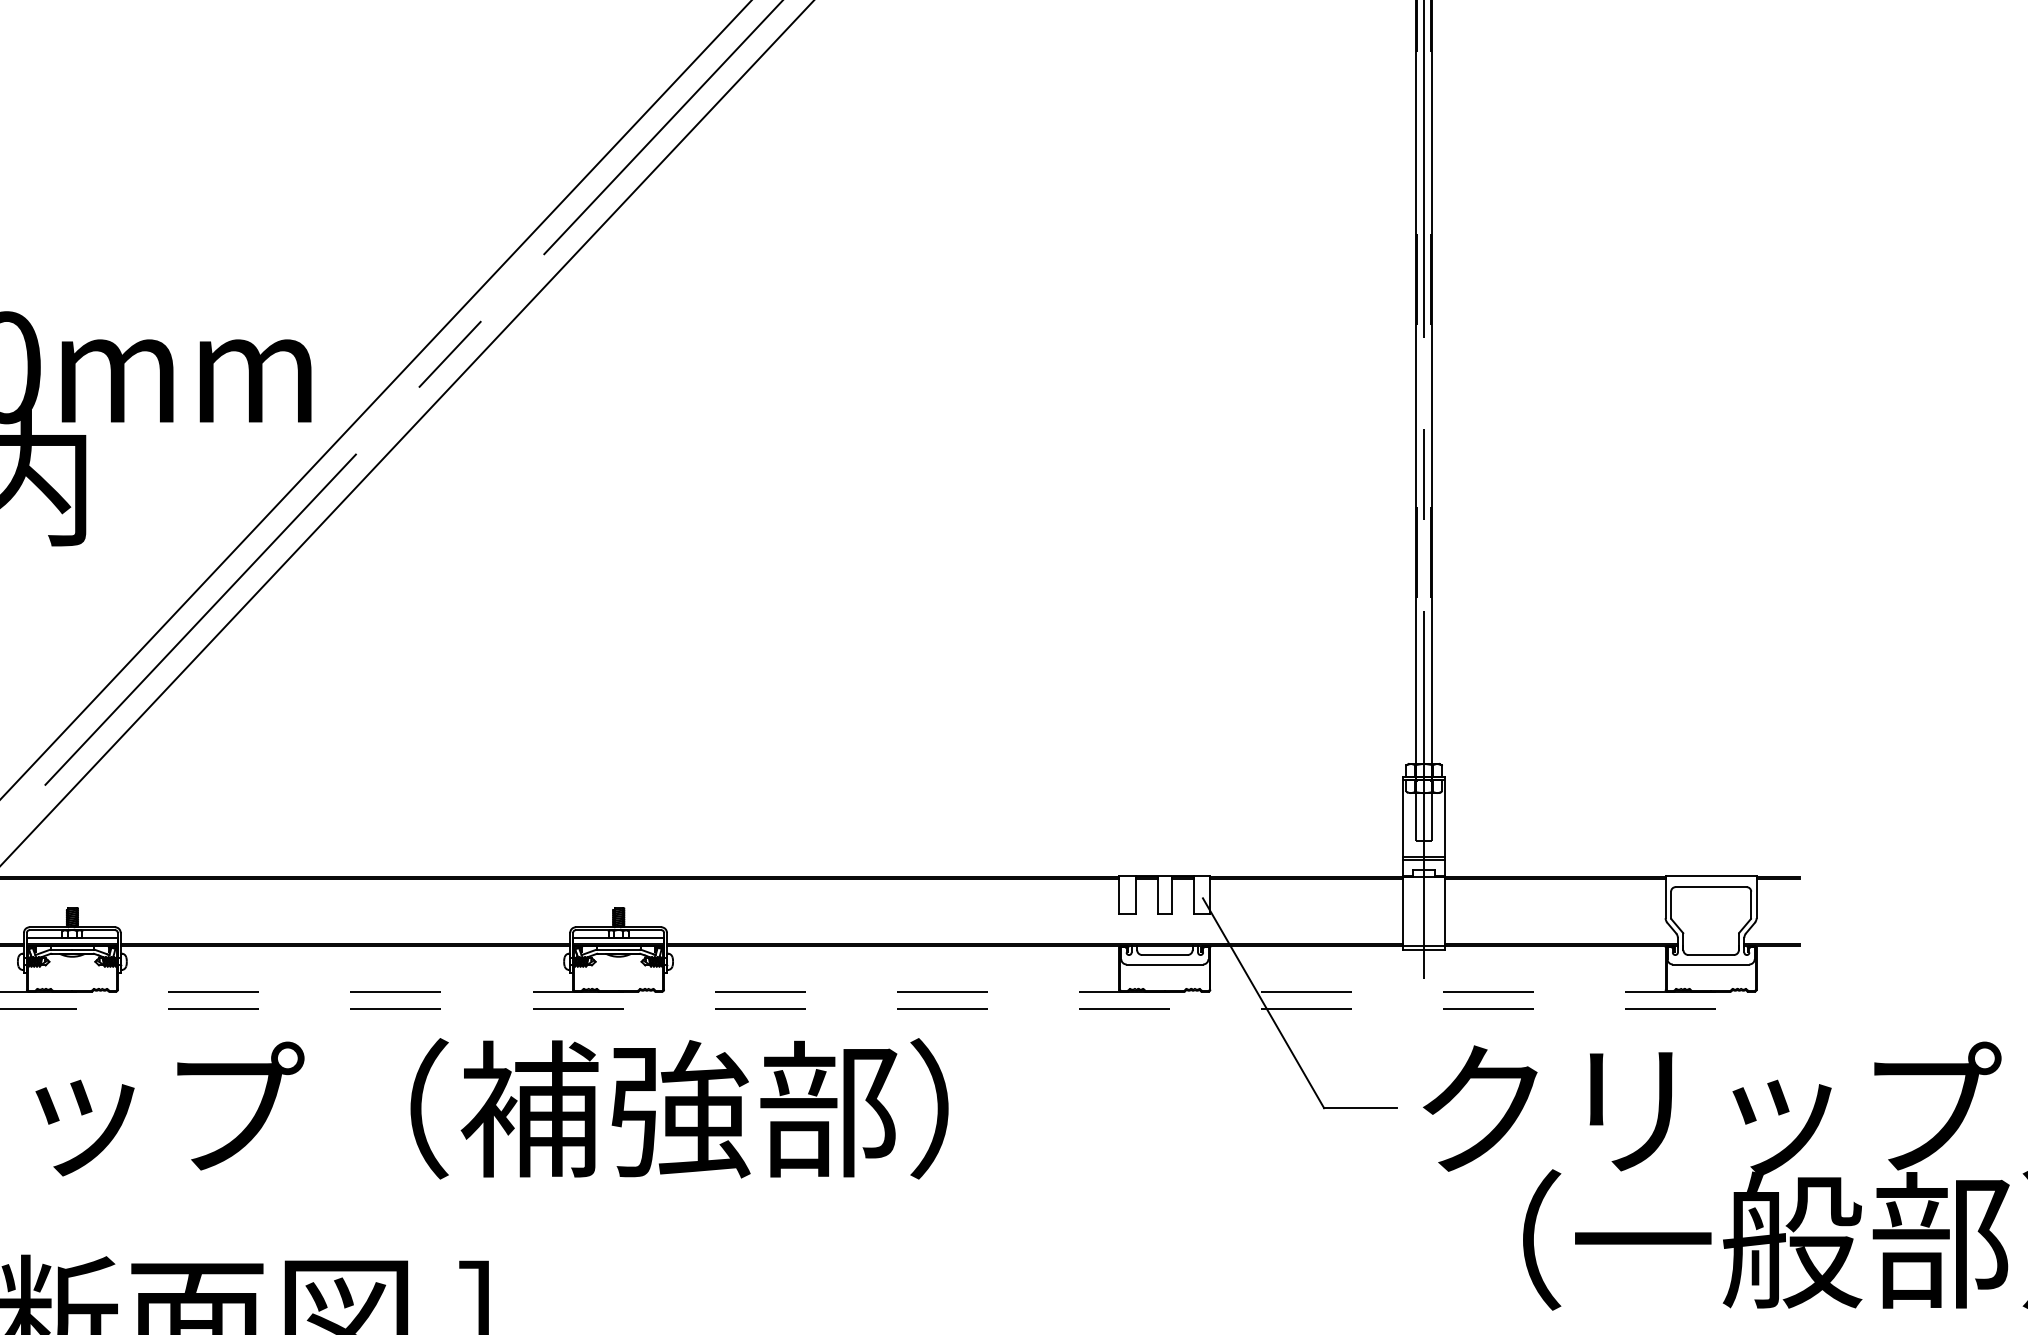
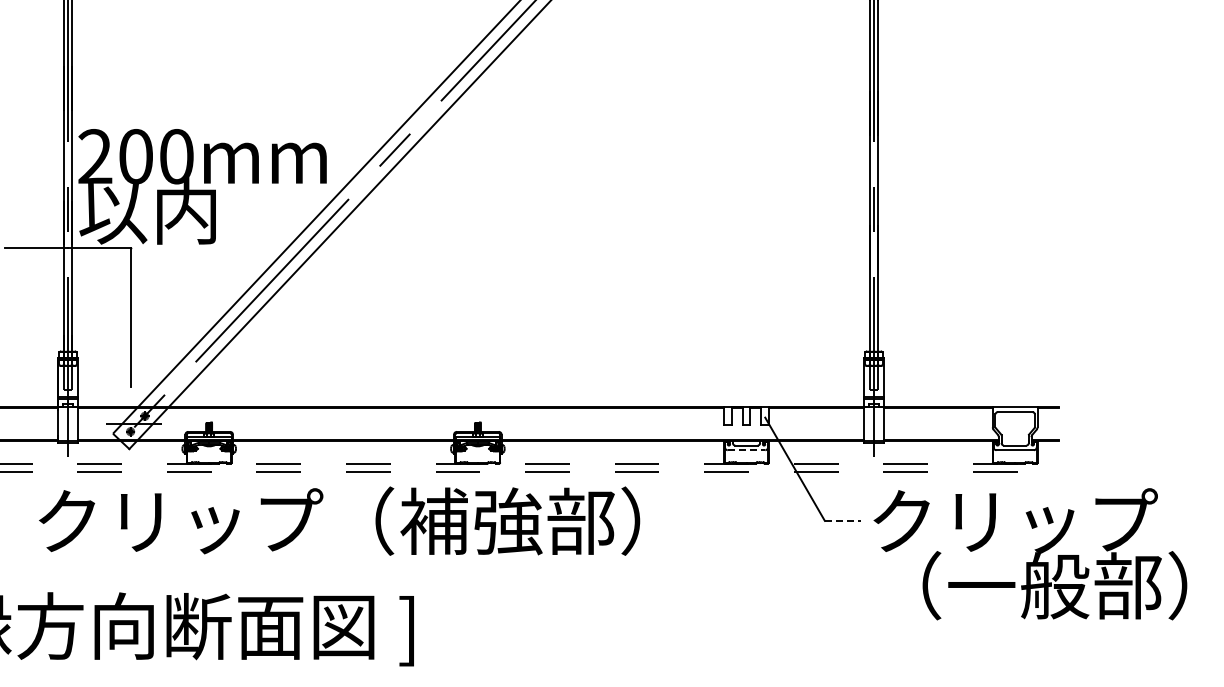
line: (1164, 965) -> (746, 450), solid -> dashed
line: (1360, 1107) -> (842, 520), solid -> dashed

